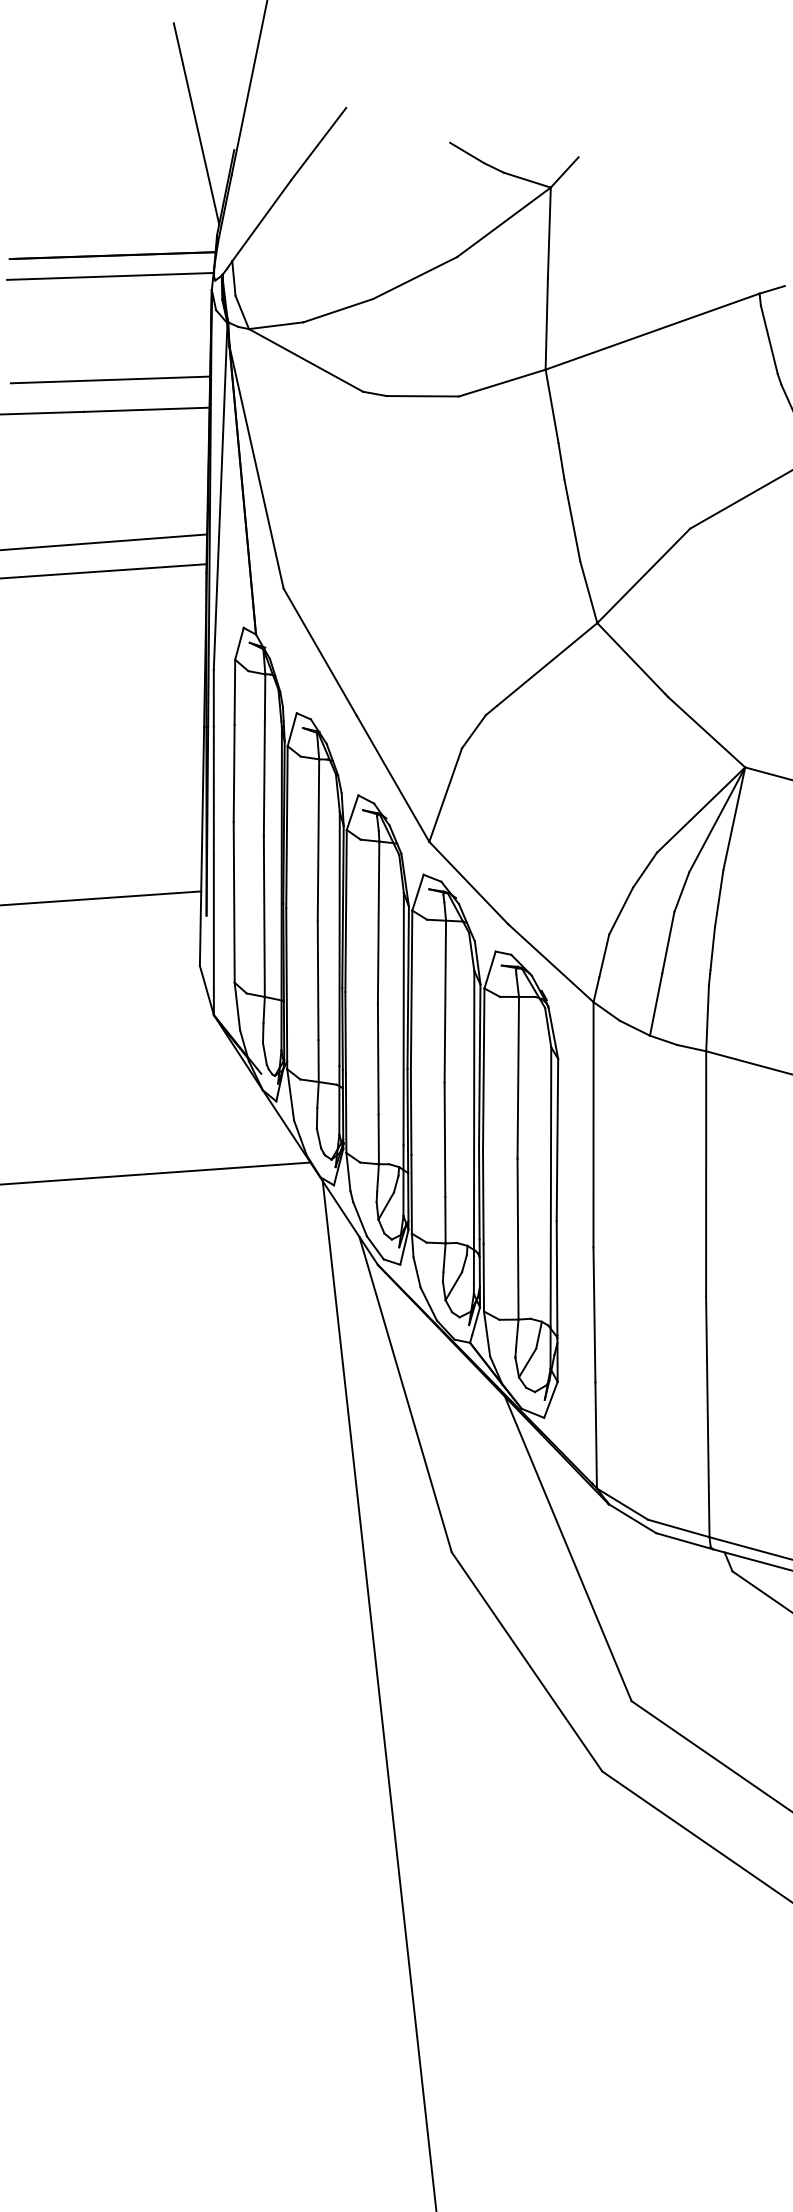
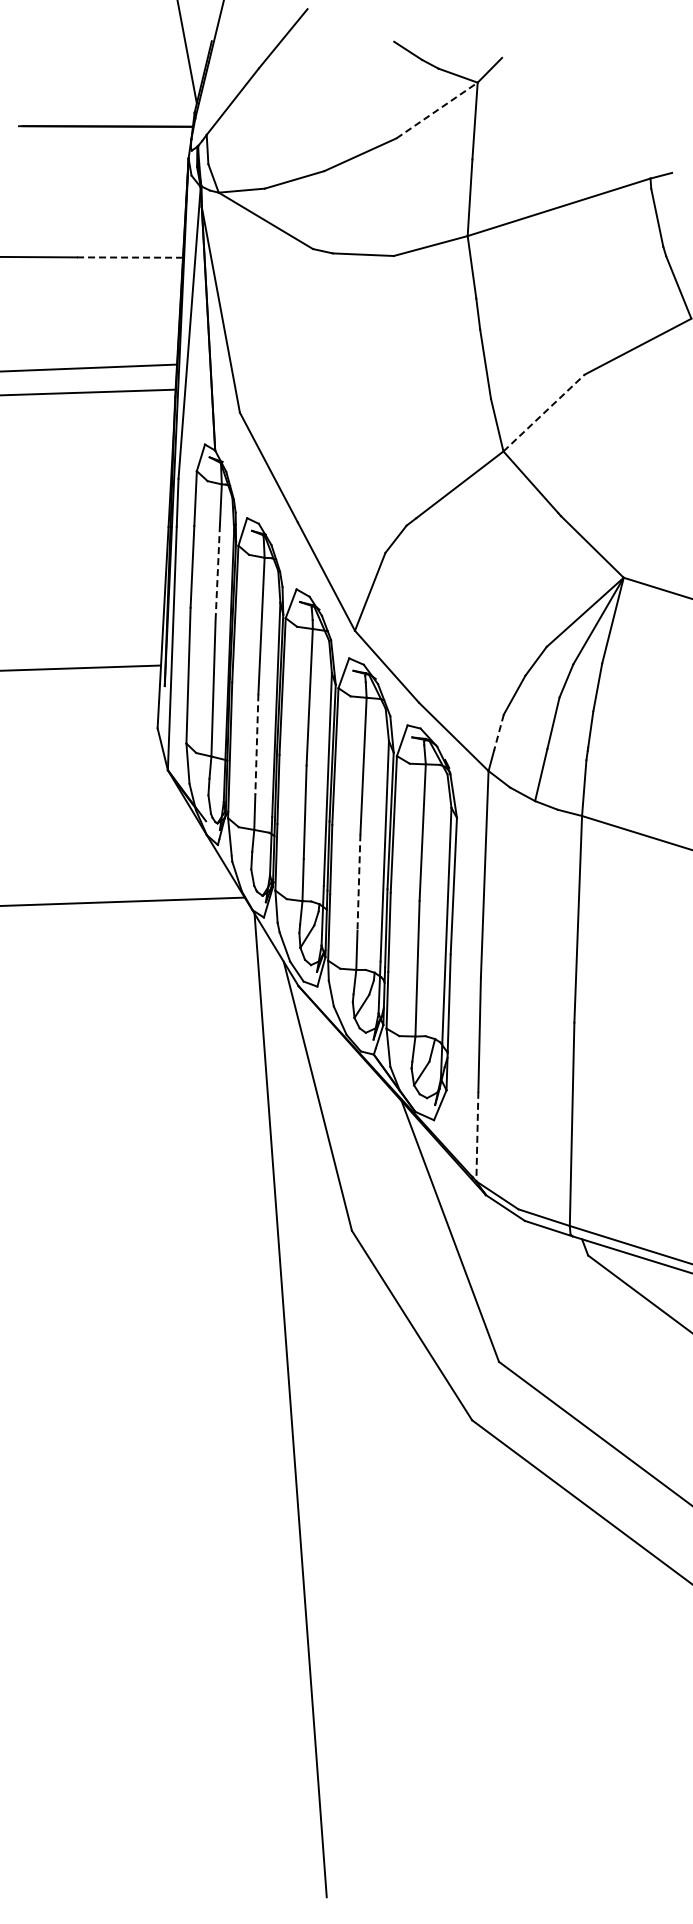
line: (504, 222) -> (437, 110), solid -> dashed
line: (110, 275) -> (103, 143), removed
line: (110, 380) -> (100, 231), removed
line: (147, 409) -> (130, 257), solid -> dashed
line: (644, 576) -> (544, 413), solid -> dashed
line: (264, 780) -> (217, 573), solid -> dashed
line: (604, 956) -> (499, 732), solid -> dashed
line: (317, 980) -> (256, 744), solid -> dashed
line: (444, 1140) -> (358, 883), solid -> dashed
line: (596, 1435) -> (477, 1136), solid -> dashed

